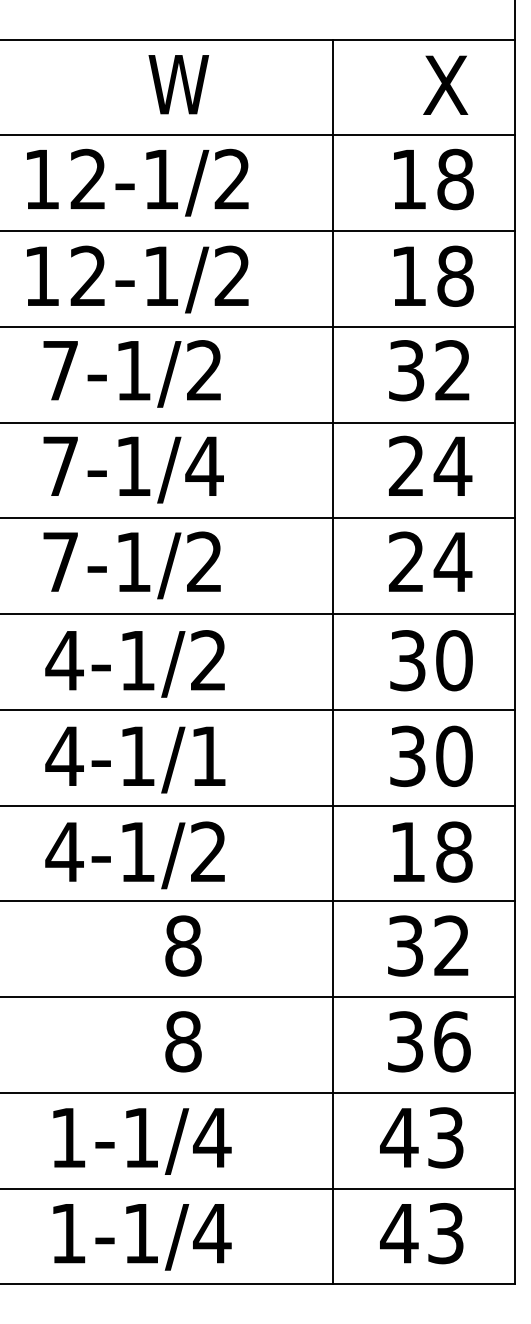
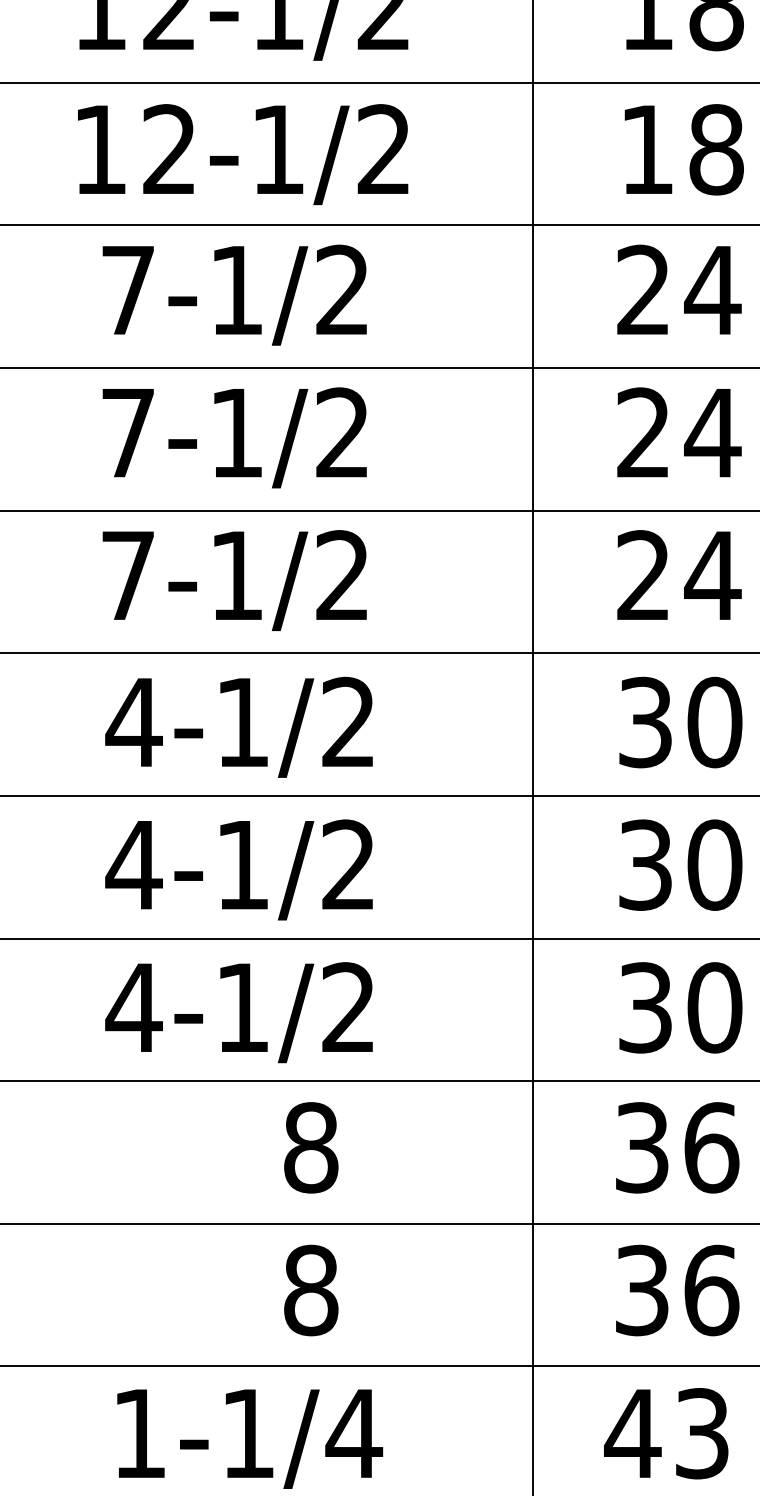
text: (430, 370) -> (679, 290), 32 -> 24
text: (204, 465) -> (342, 431), 7-1/4 -> 7-1/2
text: (208, 755) -> (348, 863), 4-1/1 -> 4-1/2
text: (431, 851) -> (680, 1006), 18 -> 30
text: (452, 945) -> (712, 1146), 32 -> 36

